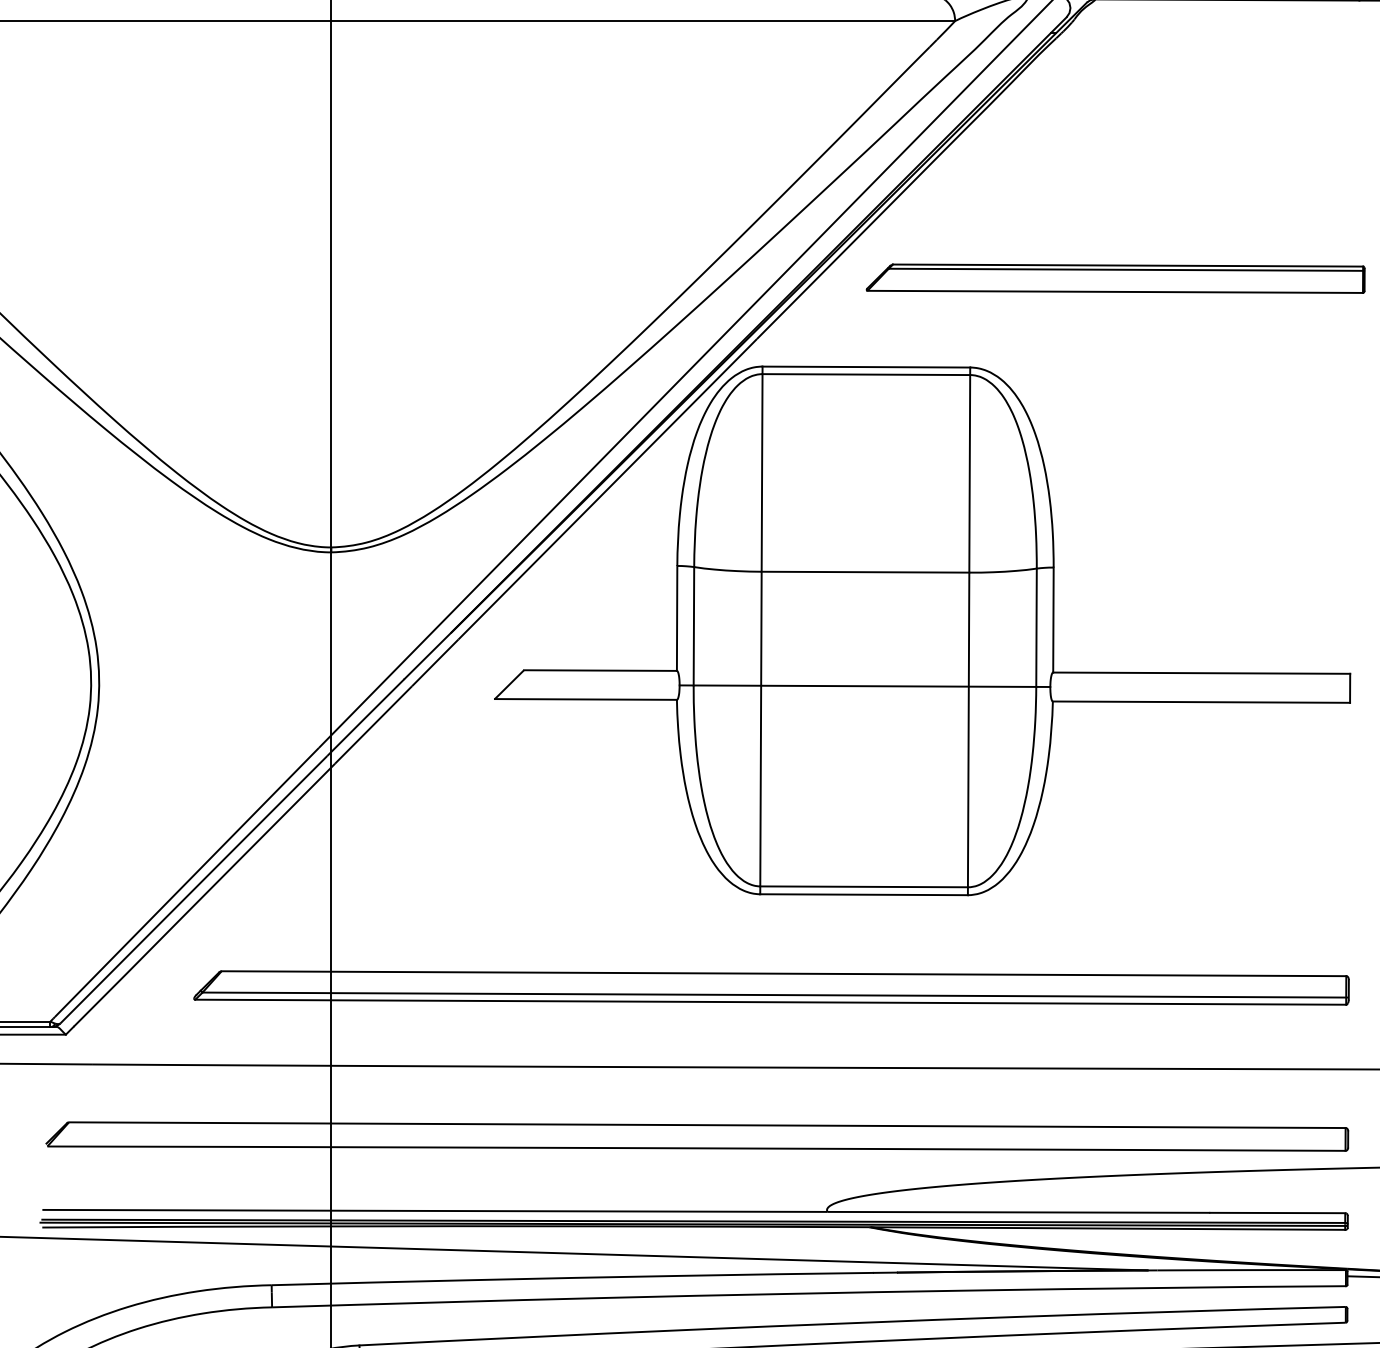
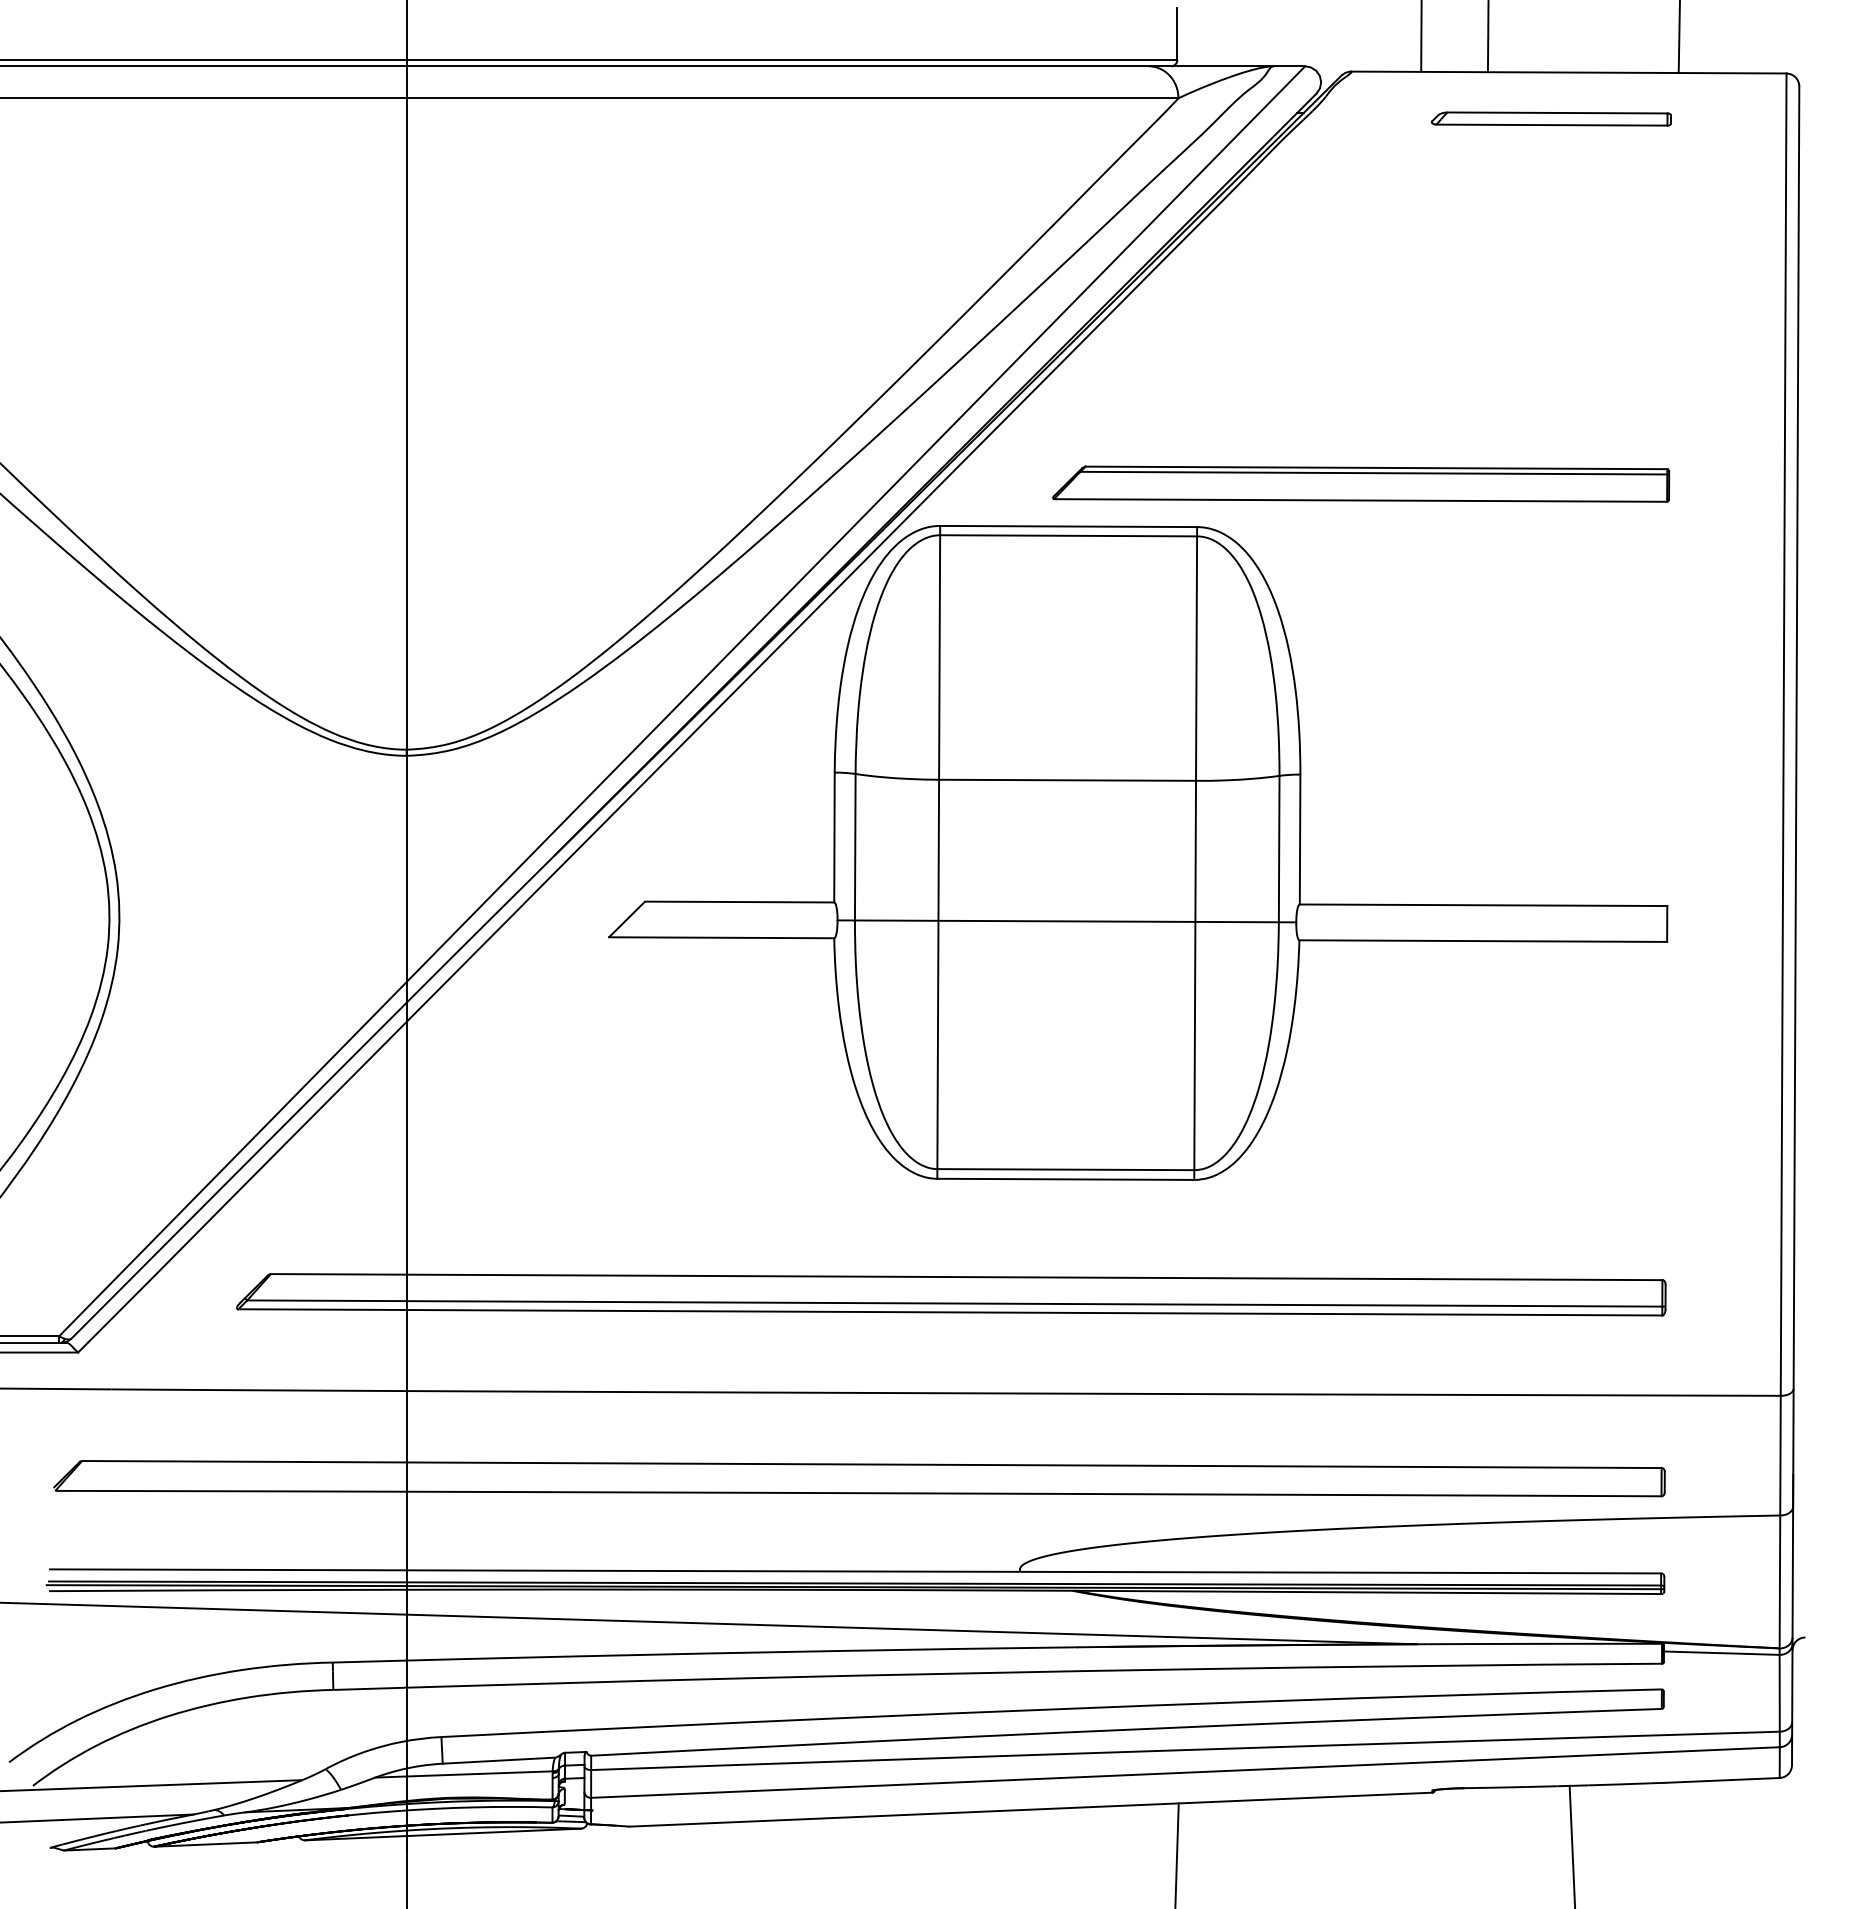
part: (1256, 37) -> (1551, 118), added
part: (1115, 278) -> (1361, 483), moved

